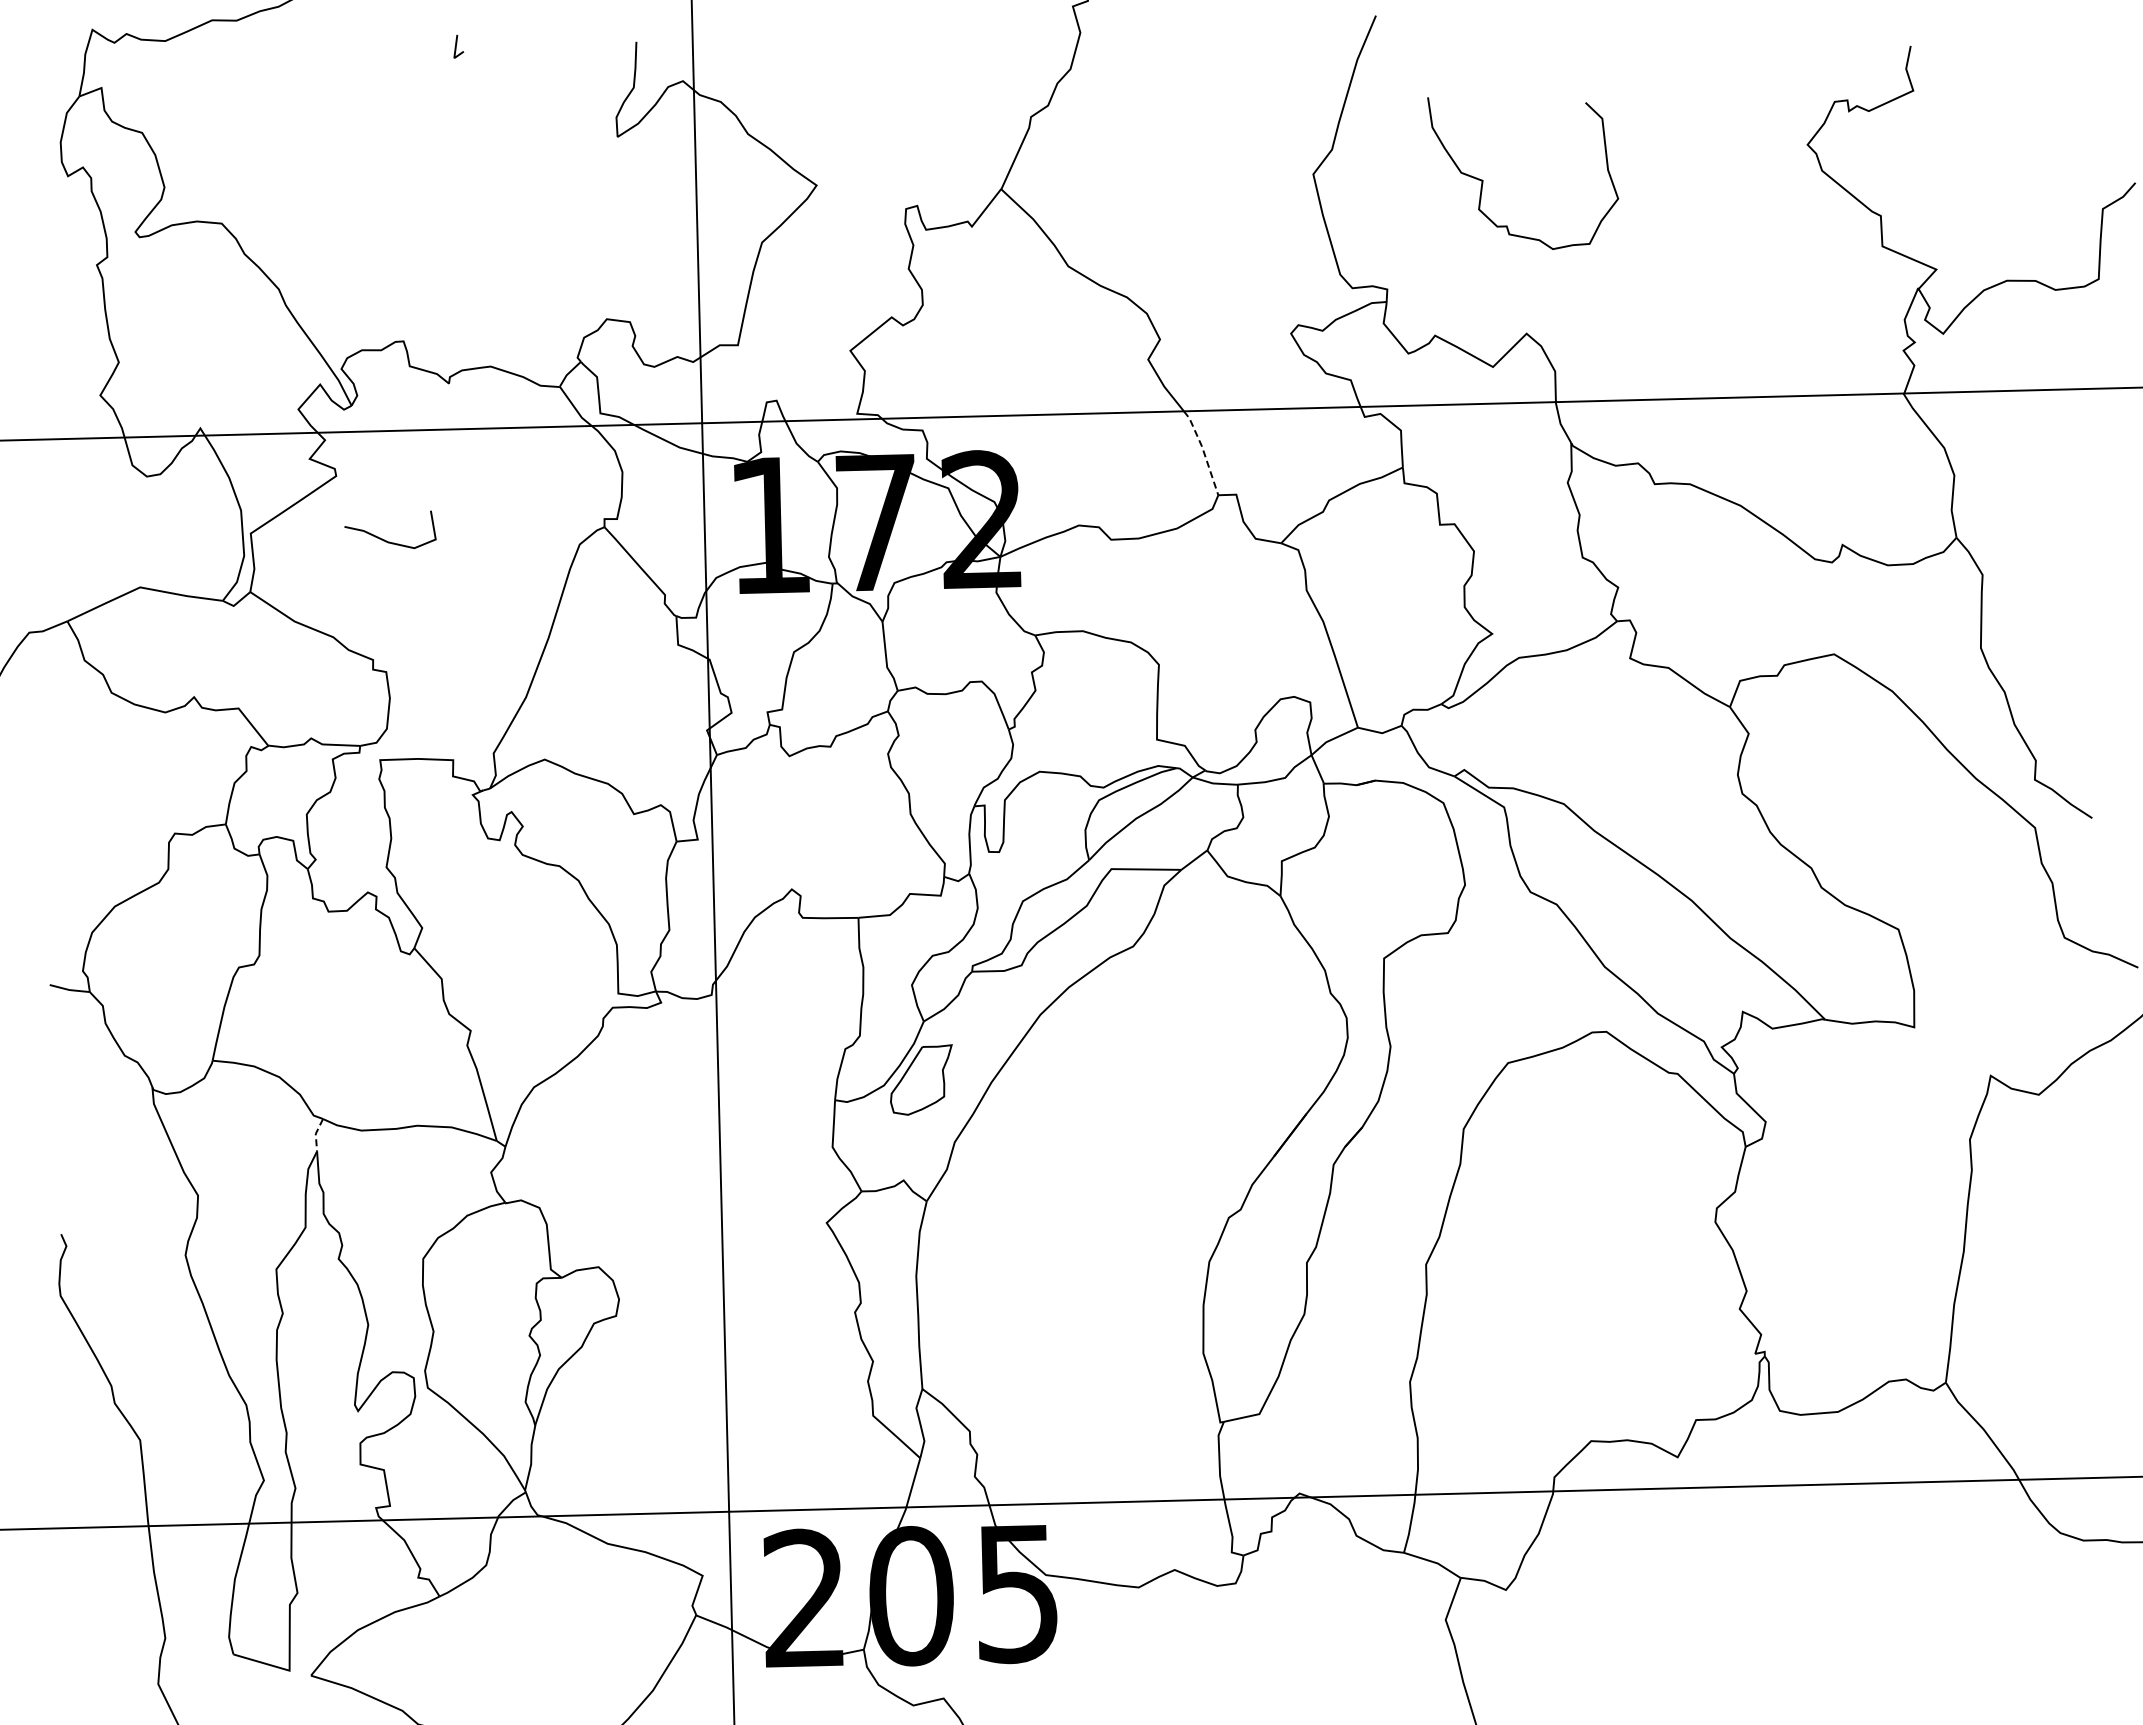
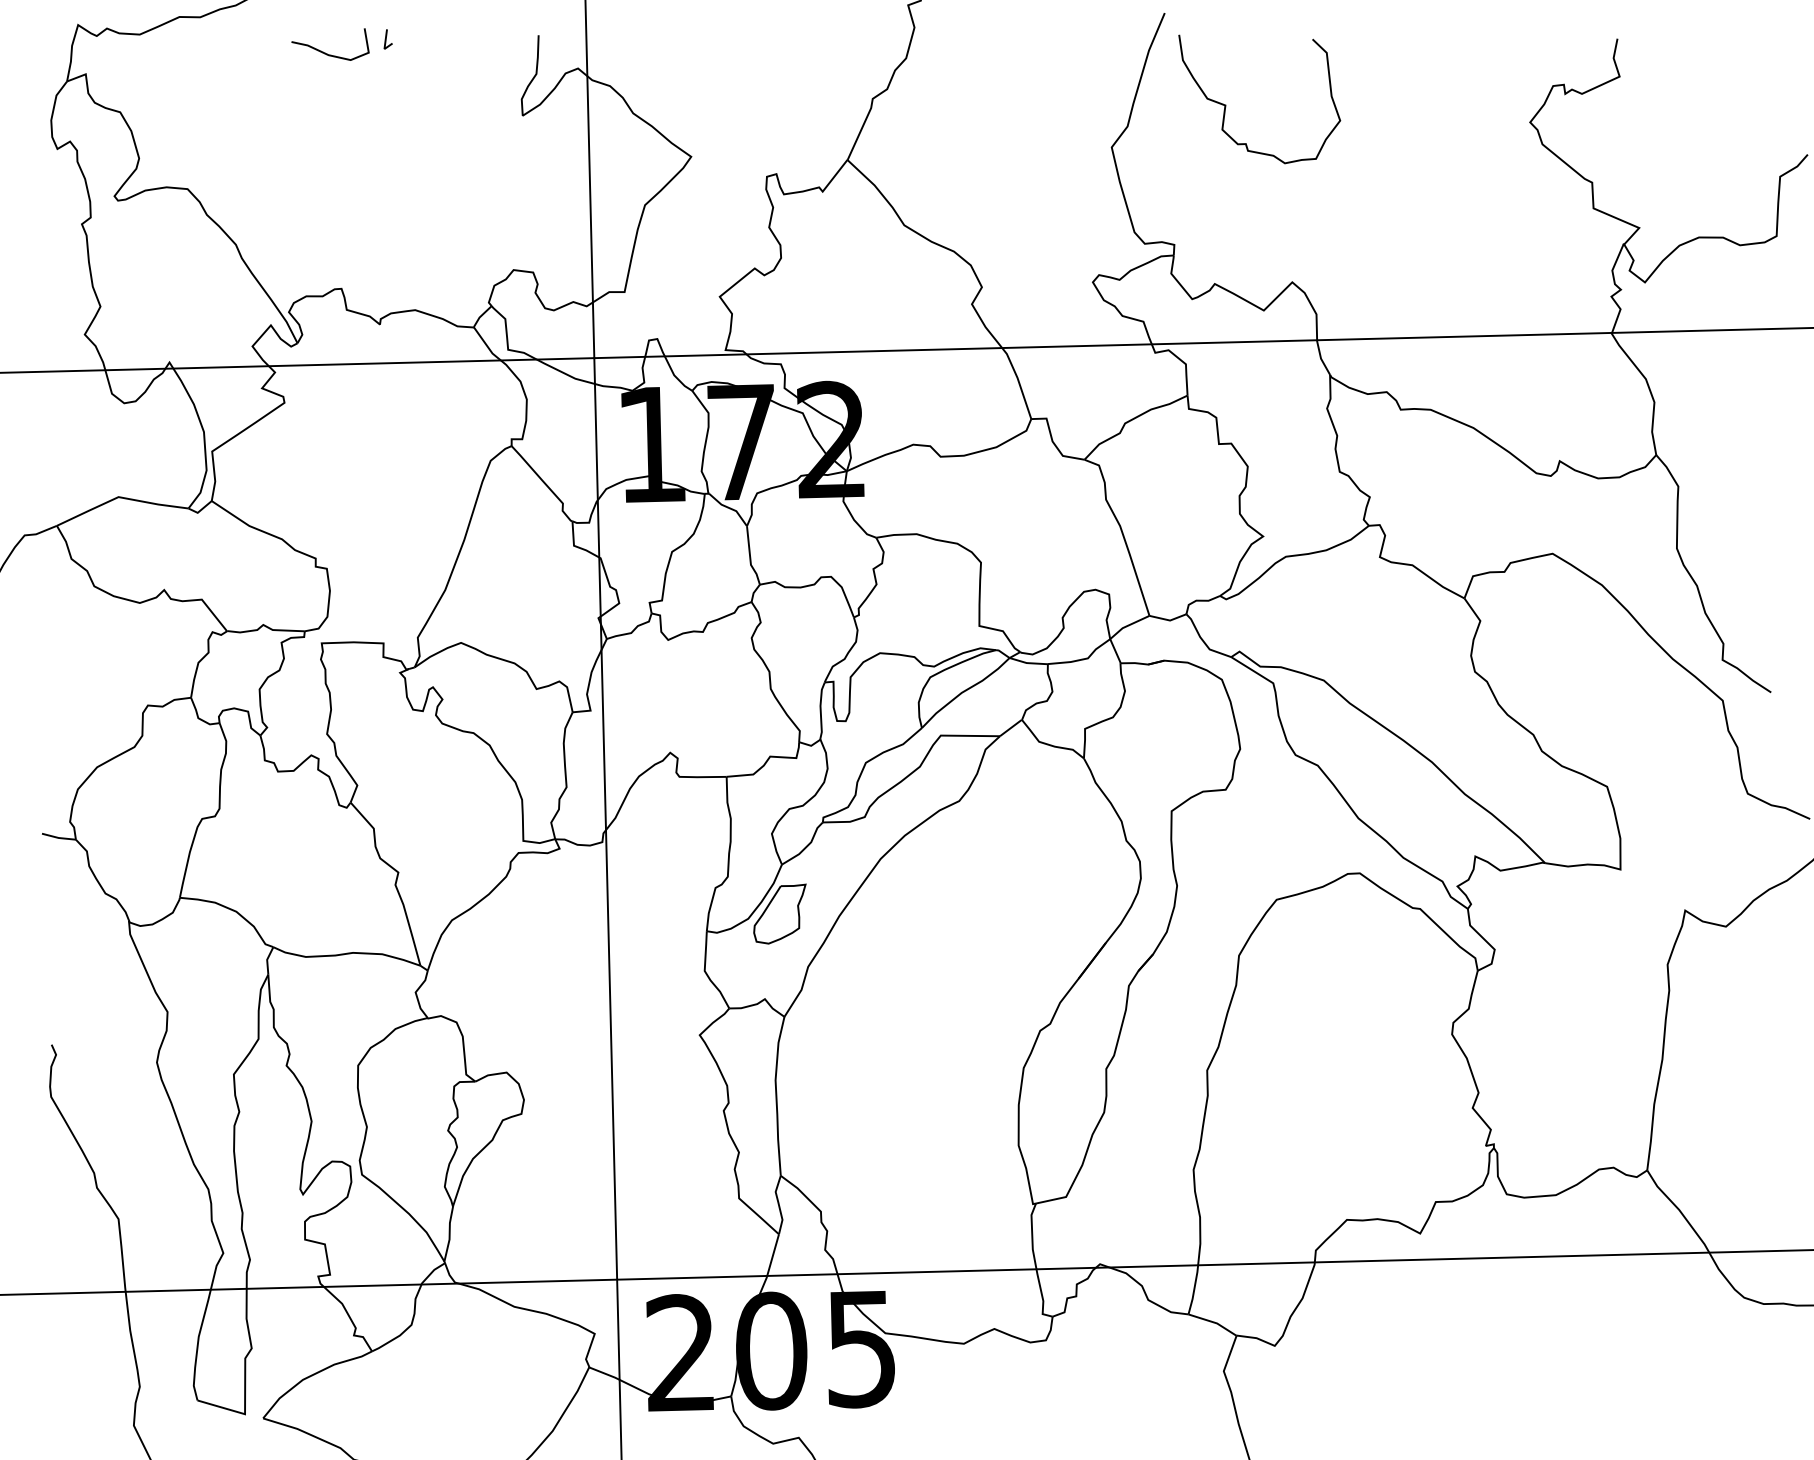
curve: (1483, 180) -> (1226, 105), moved
line: (1203, 451) -> (1018, 382), dashed -> solid
curve: (384, 539) -> (325, 52), moved
line: (315, 1134) -> (266, 960), dashed -> solid

